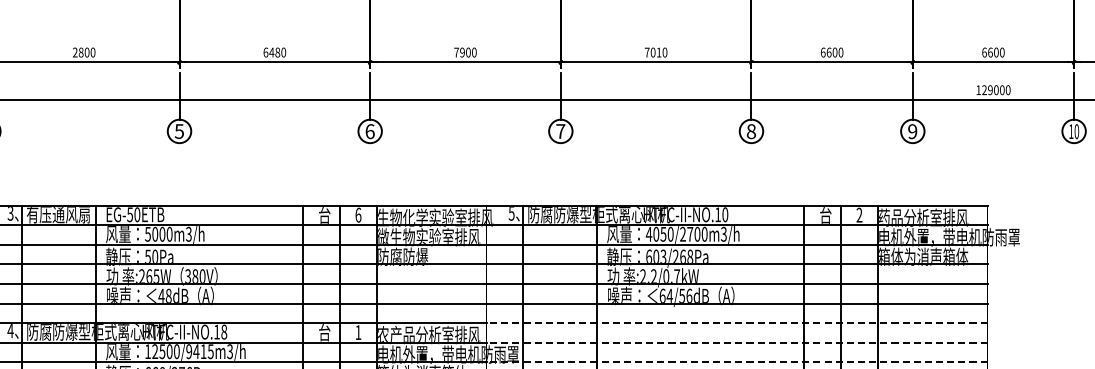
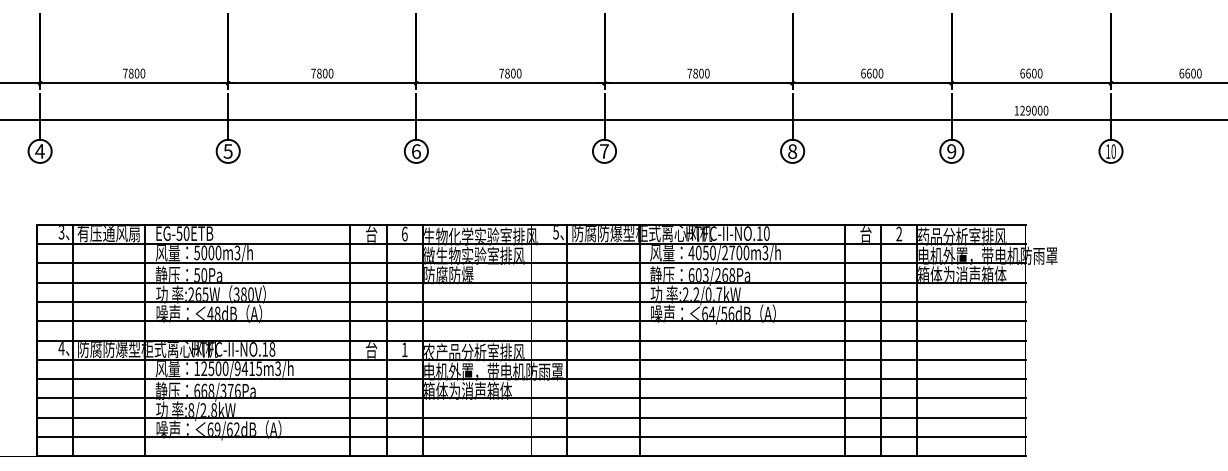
text: (75, 52) -> (125, 73), 2800 -> 7800
text: (271, 52) -> (319, 73), 6480 -> 7800
text: (462, 52) -> (507, 73), 7900 -> 7800
text: (656, 52) -> (698, 73), 7010 -> 7800
line: (736, 323) -> (777, 340), dashed -> solid
line: (736, 342) -> (777, 359), dashed -> solid
line: (736, 362) -> (777, 379), dashed -> solid

